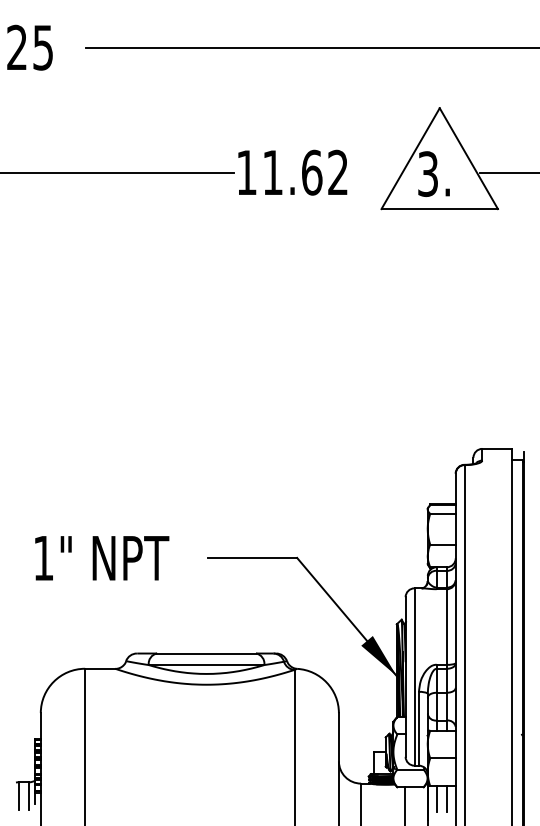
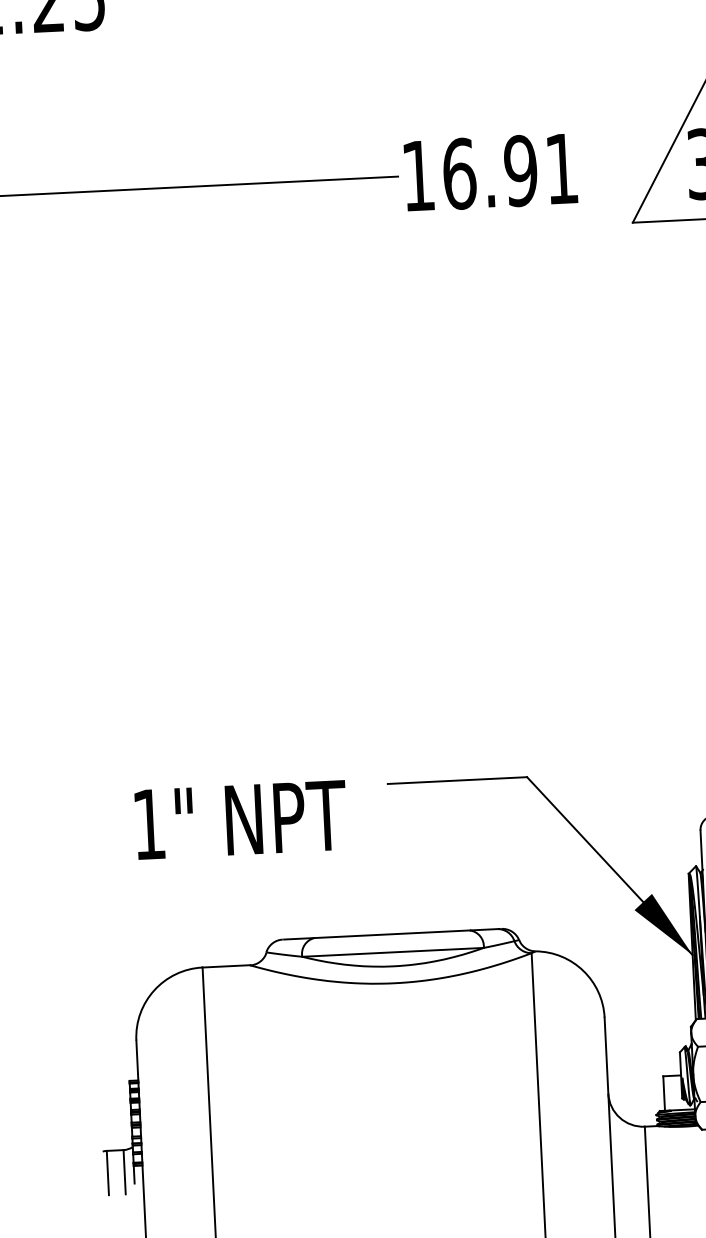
text: (304, 172) -> (509, 171), 11.62 -> 16.91
text: (102, 558) -> (241, 820), moved

